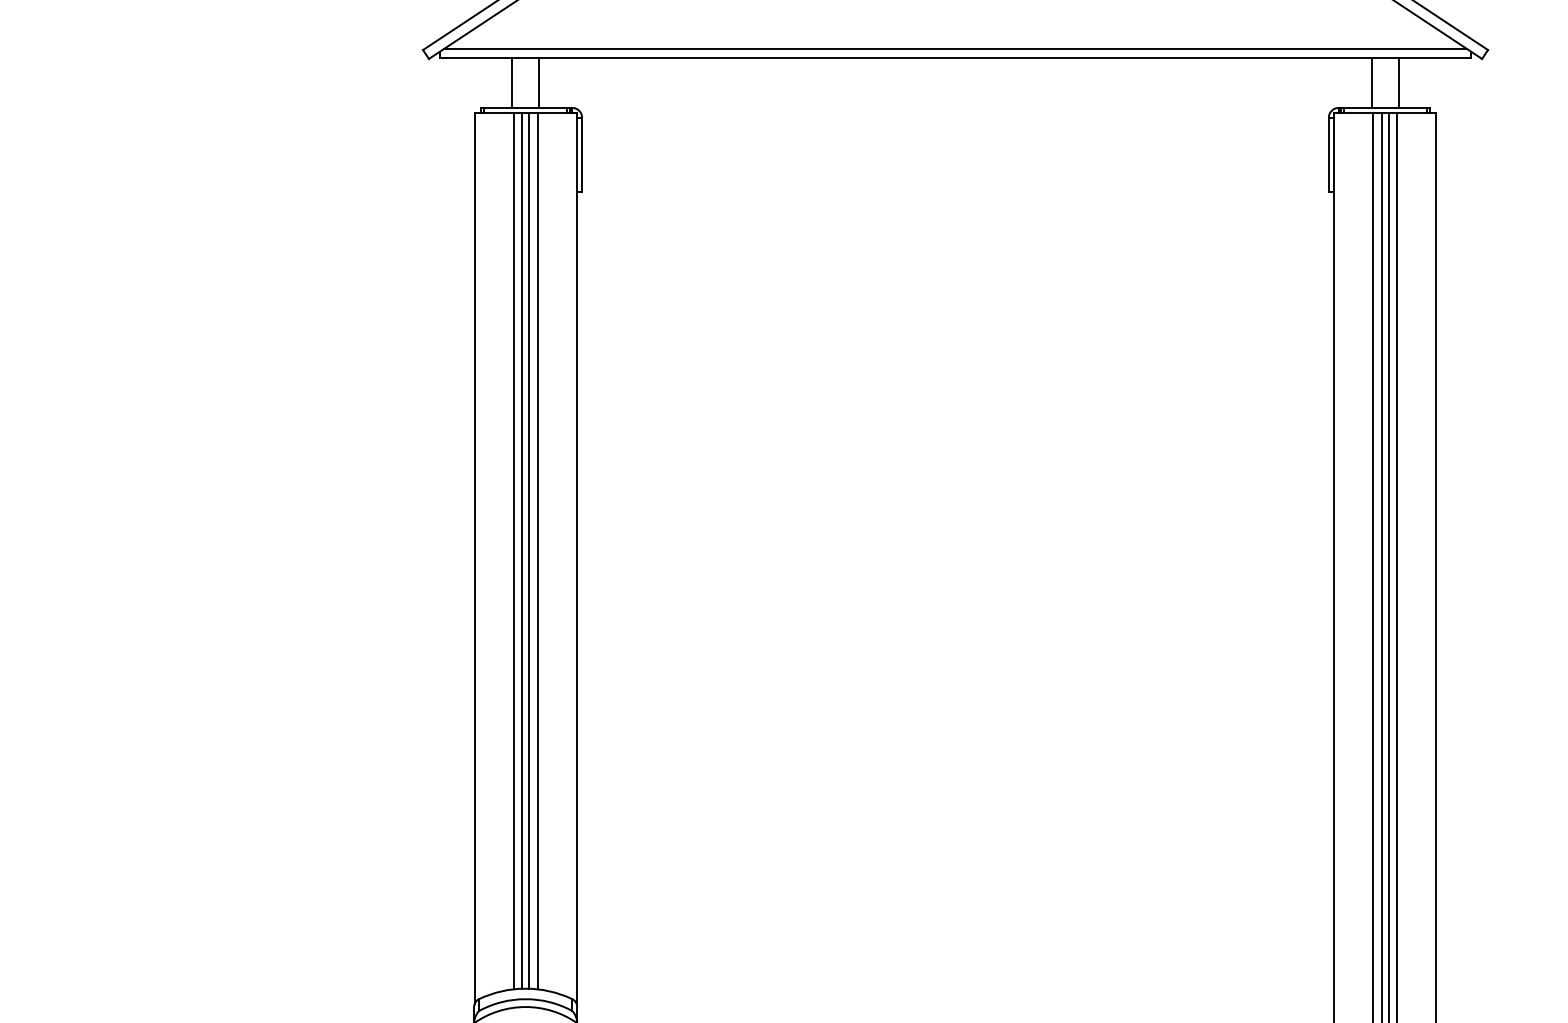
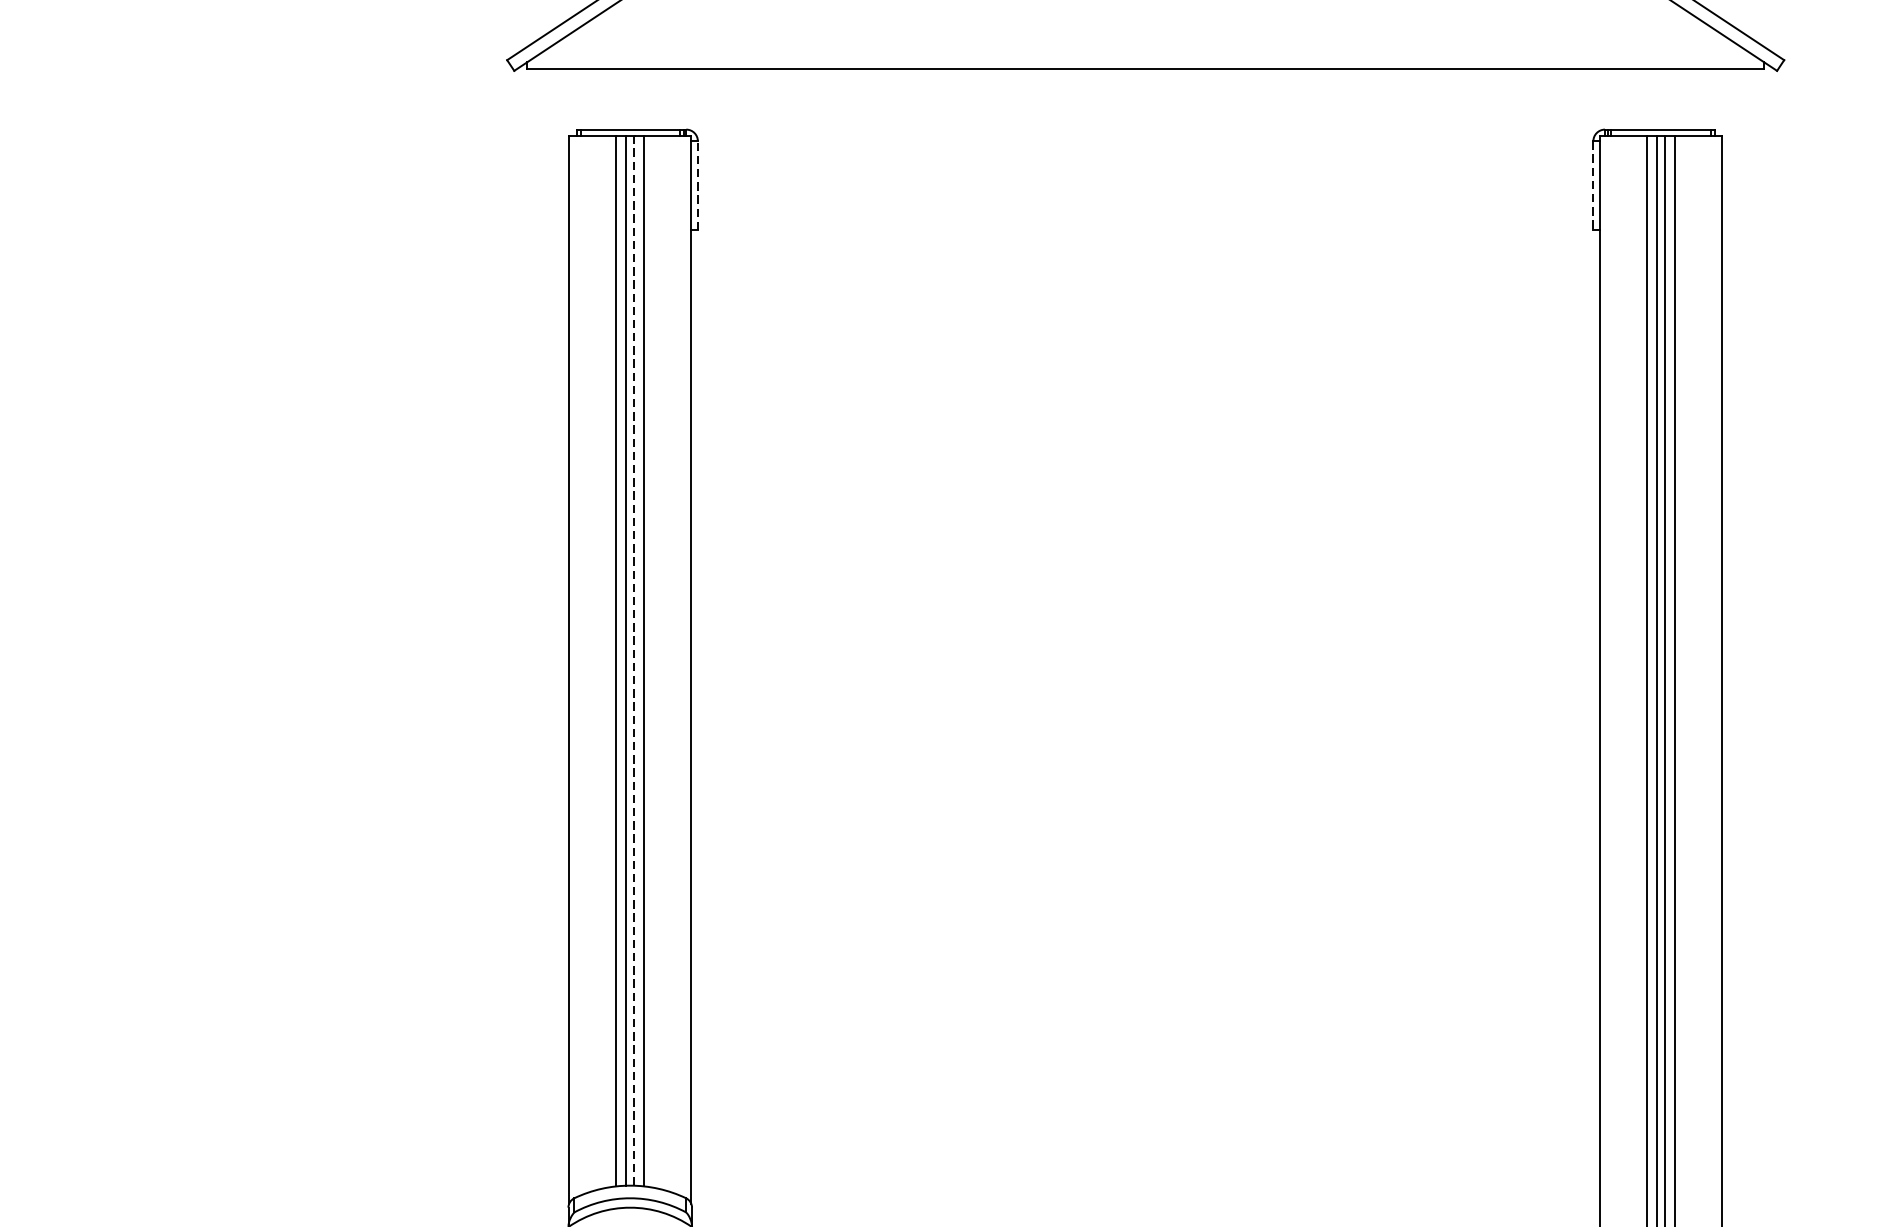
line: (955, 48) -> (1145, 58), removed
line: (512, 82) -> (614, 99), removed
line: (539, 82) -> (646, 99), removed
line: (1371, 82) -> (1644, 99), removed
line: (1398, 82) -> (1676, 99), removed
line: (582, 154) -> (698, 185), solid -> dashed
line: (1328, 155) -> (1592, 186), solid -> dashed
line: (528, 551) -> (633, 661), solid -> dashed

